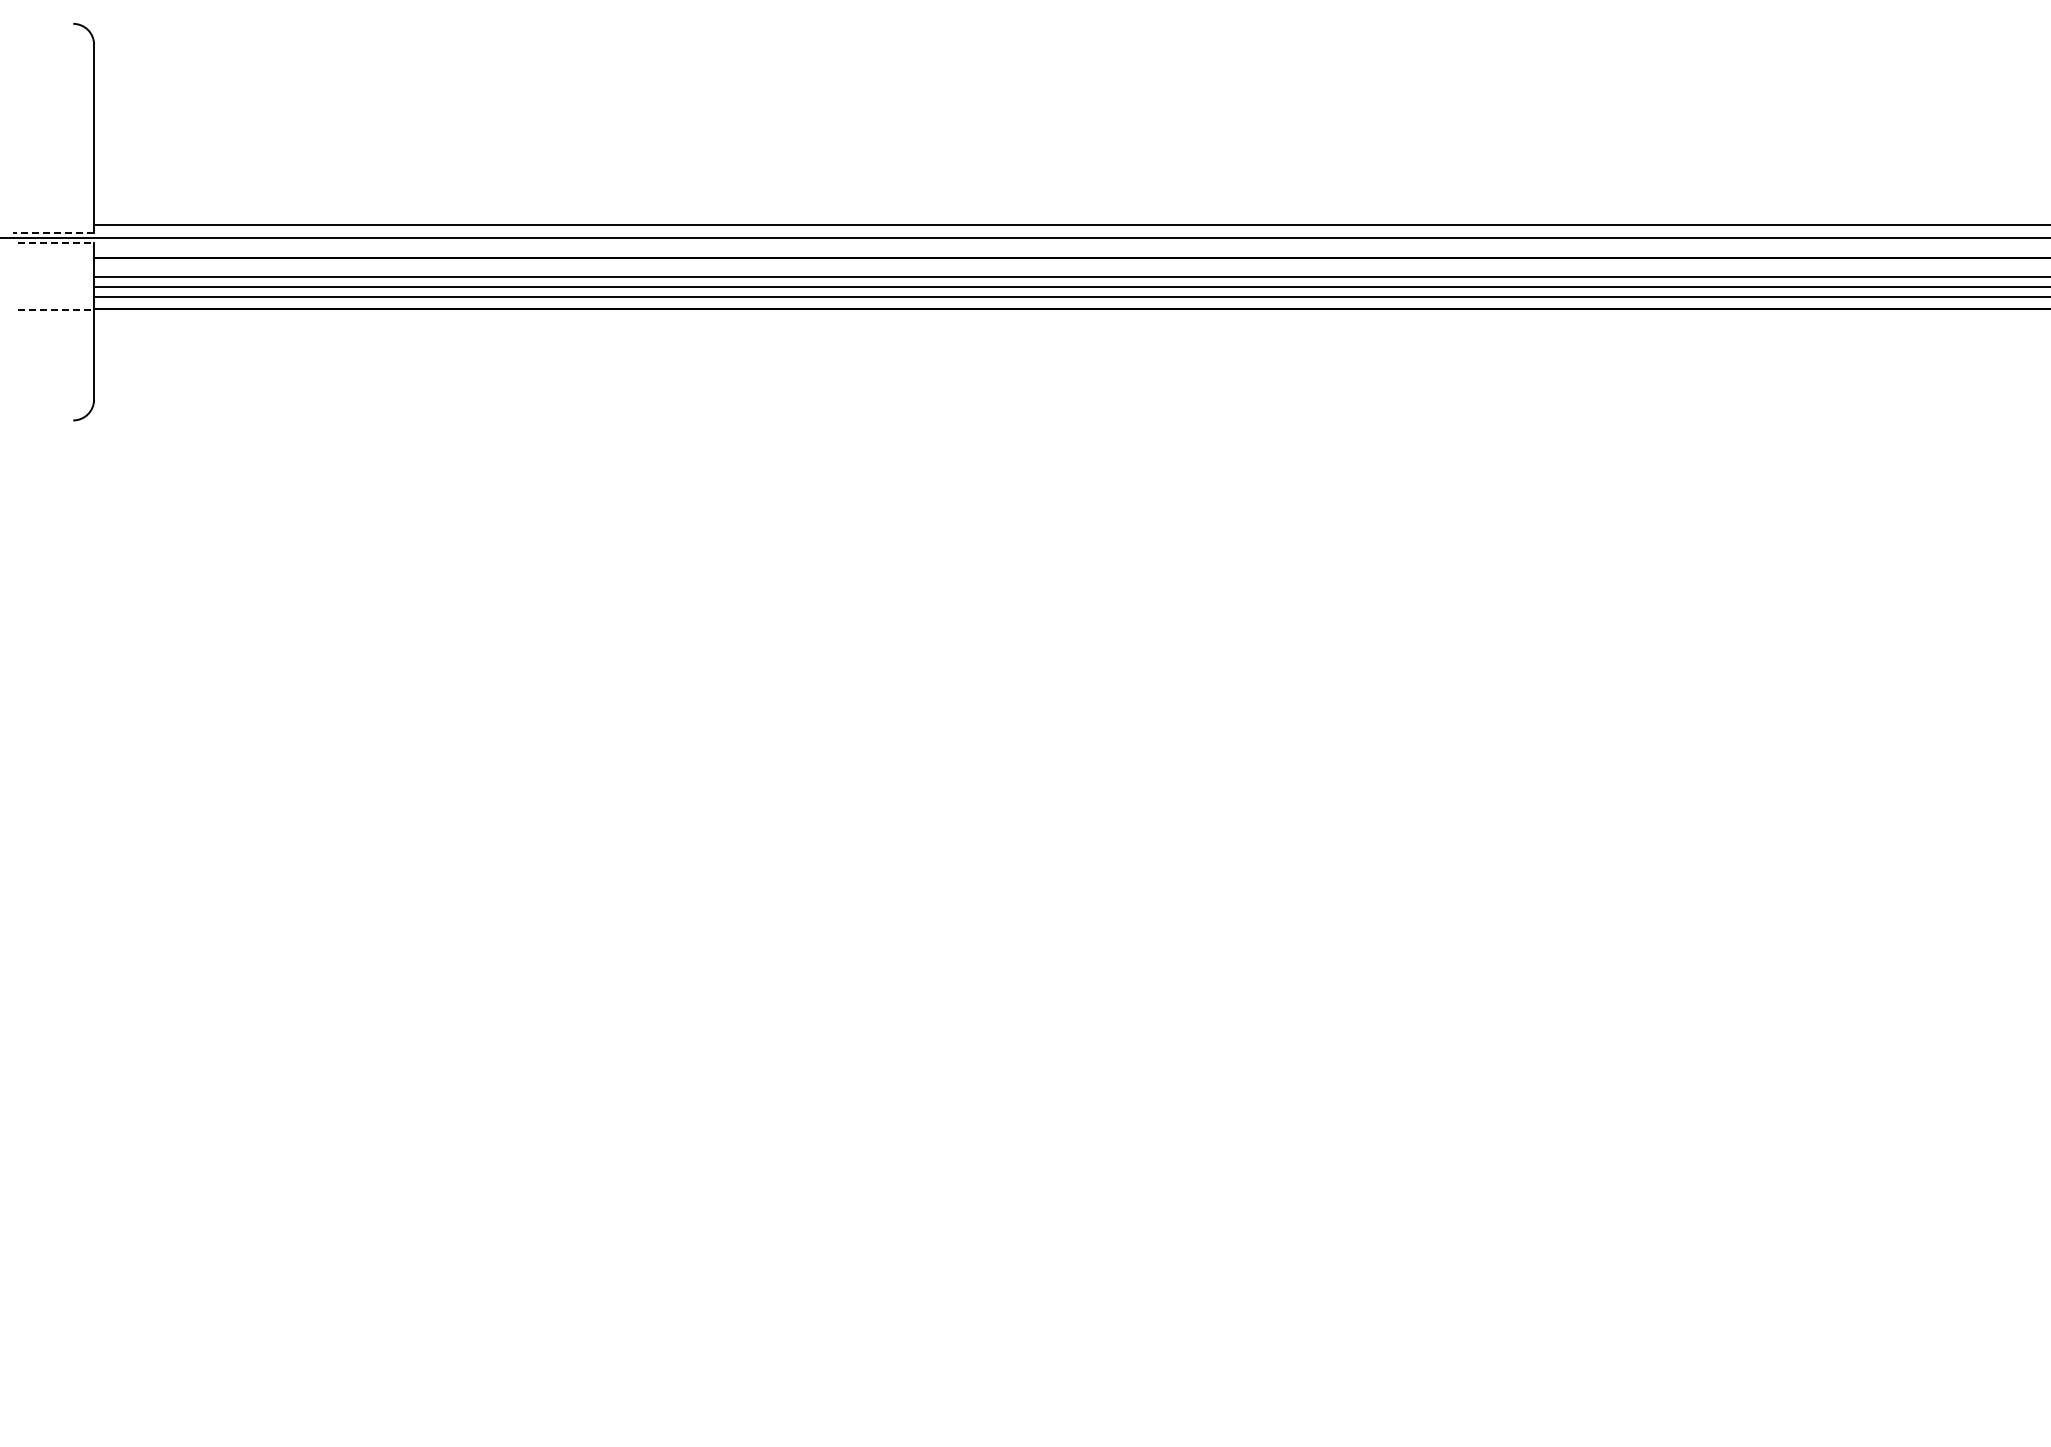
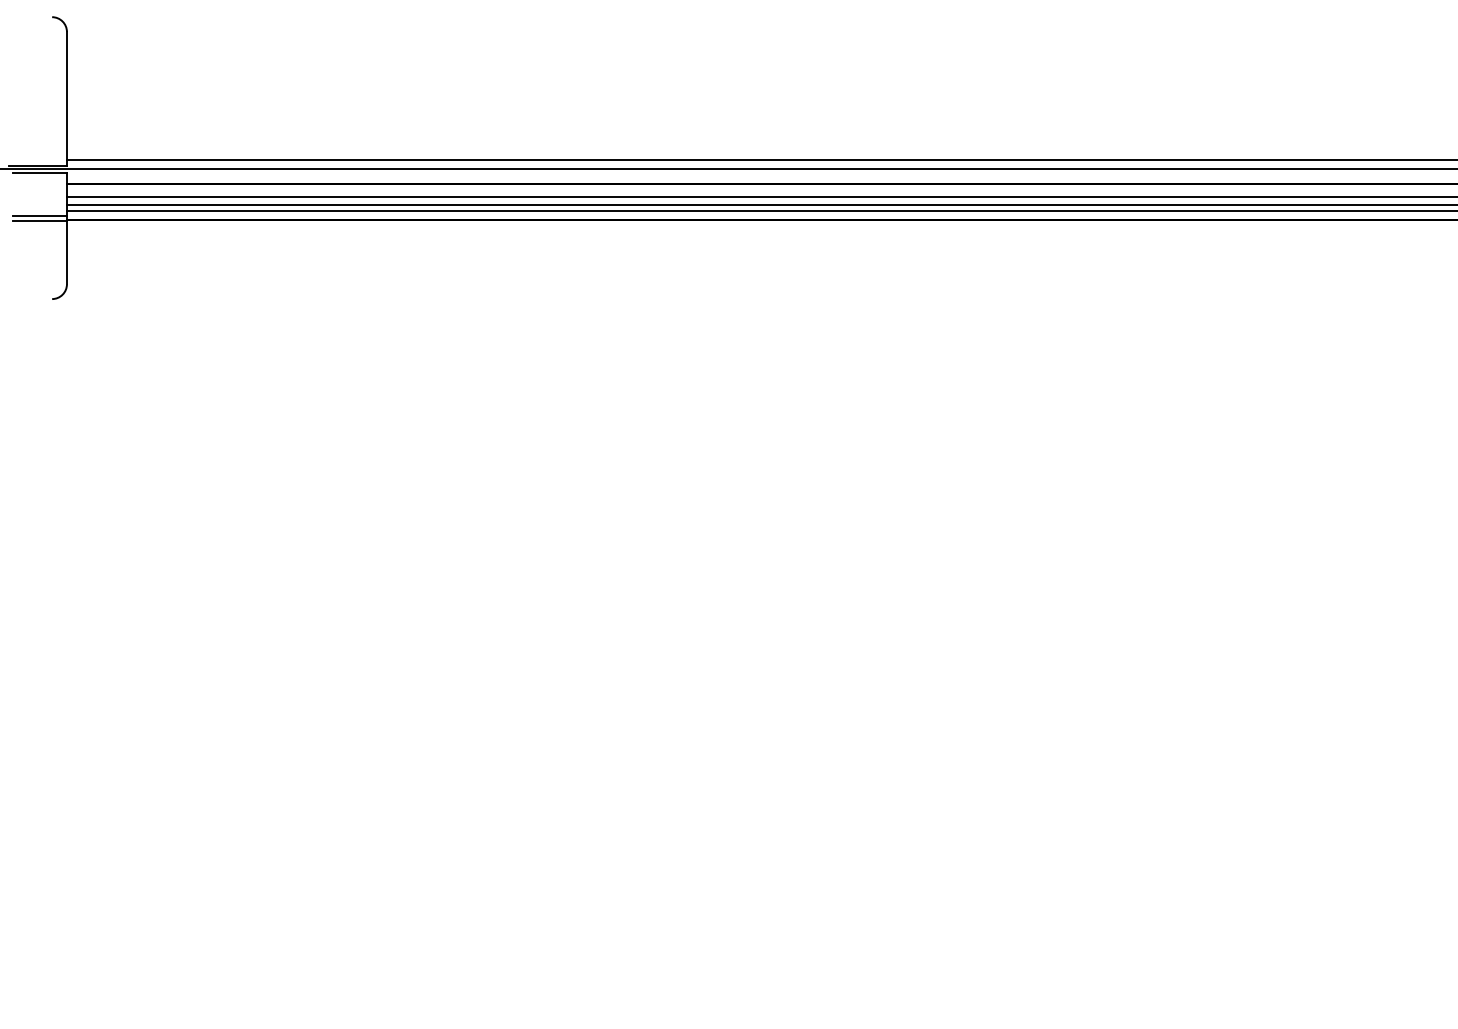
line: (53, 232) -> (38, 165), dashed -> solid
line: (56, 243) -> (40, 173), dashed -> solid
line: (56, 303) -> (40, 215), added
line: (56, 310) -> (40, 220), dashed -> solid

